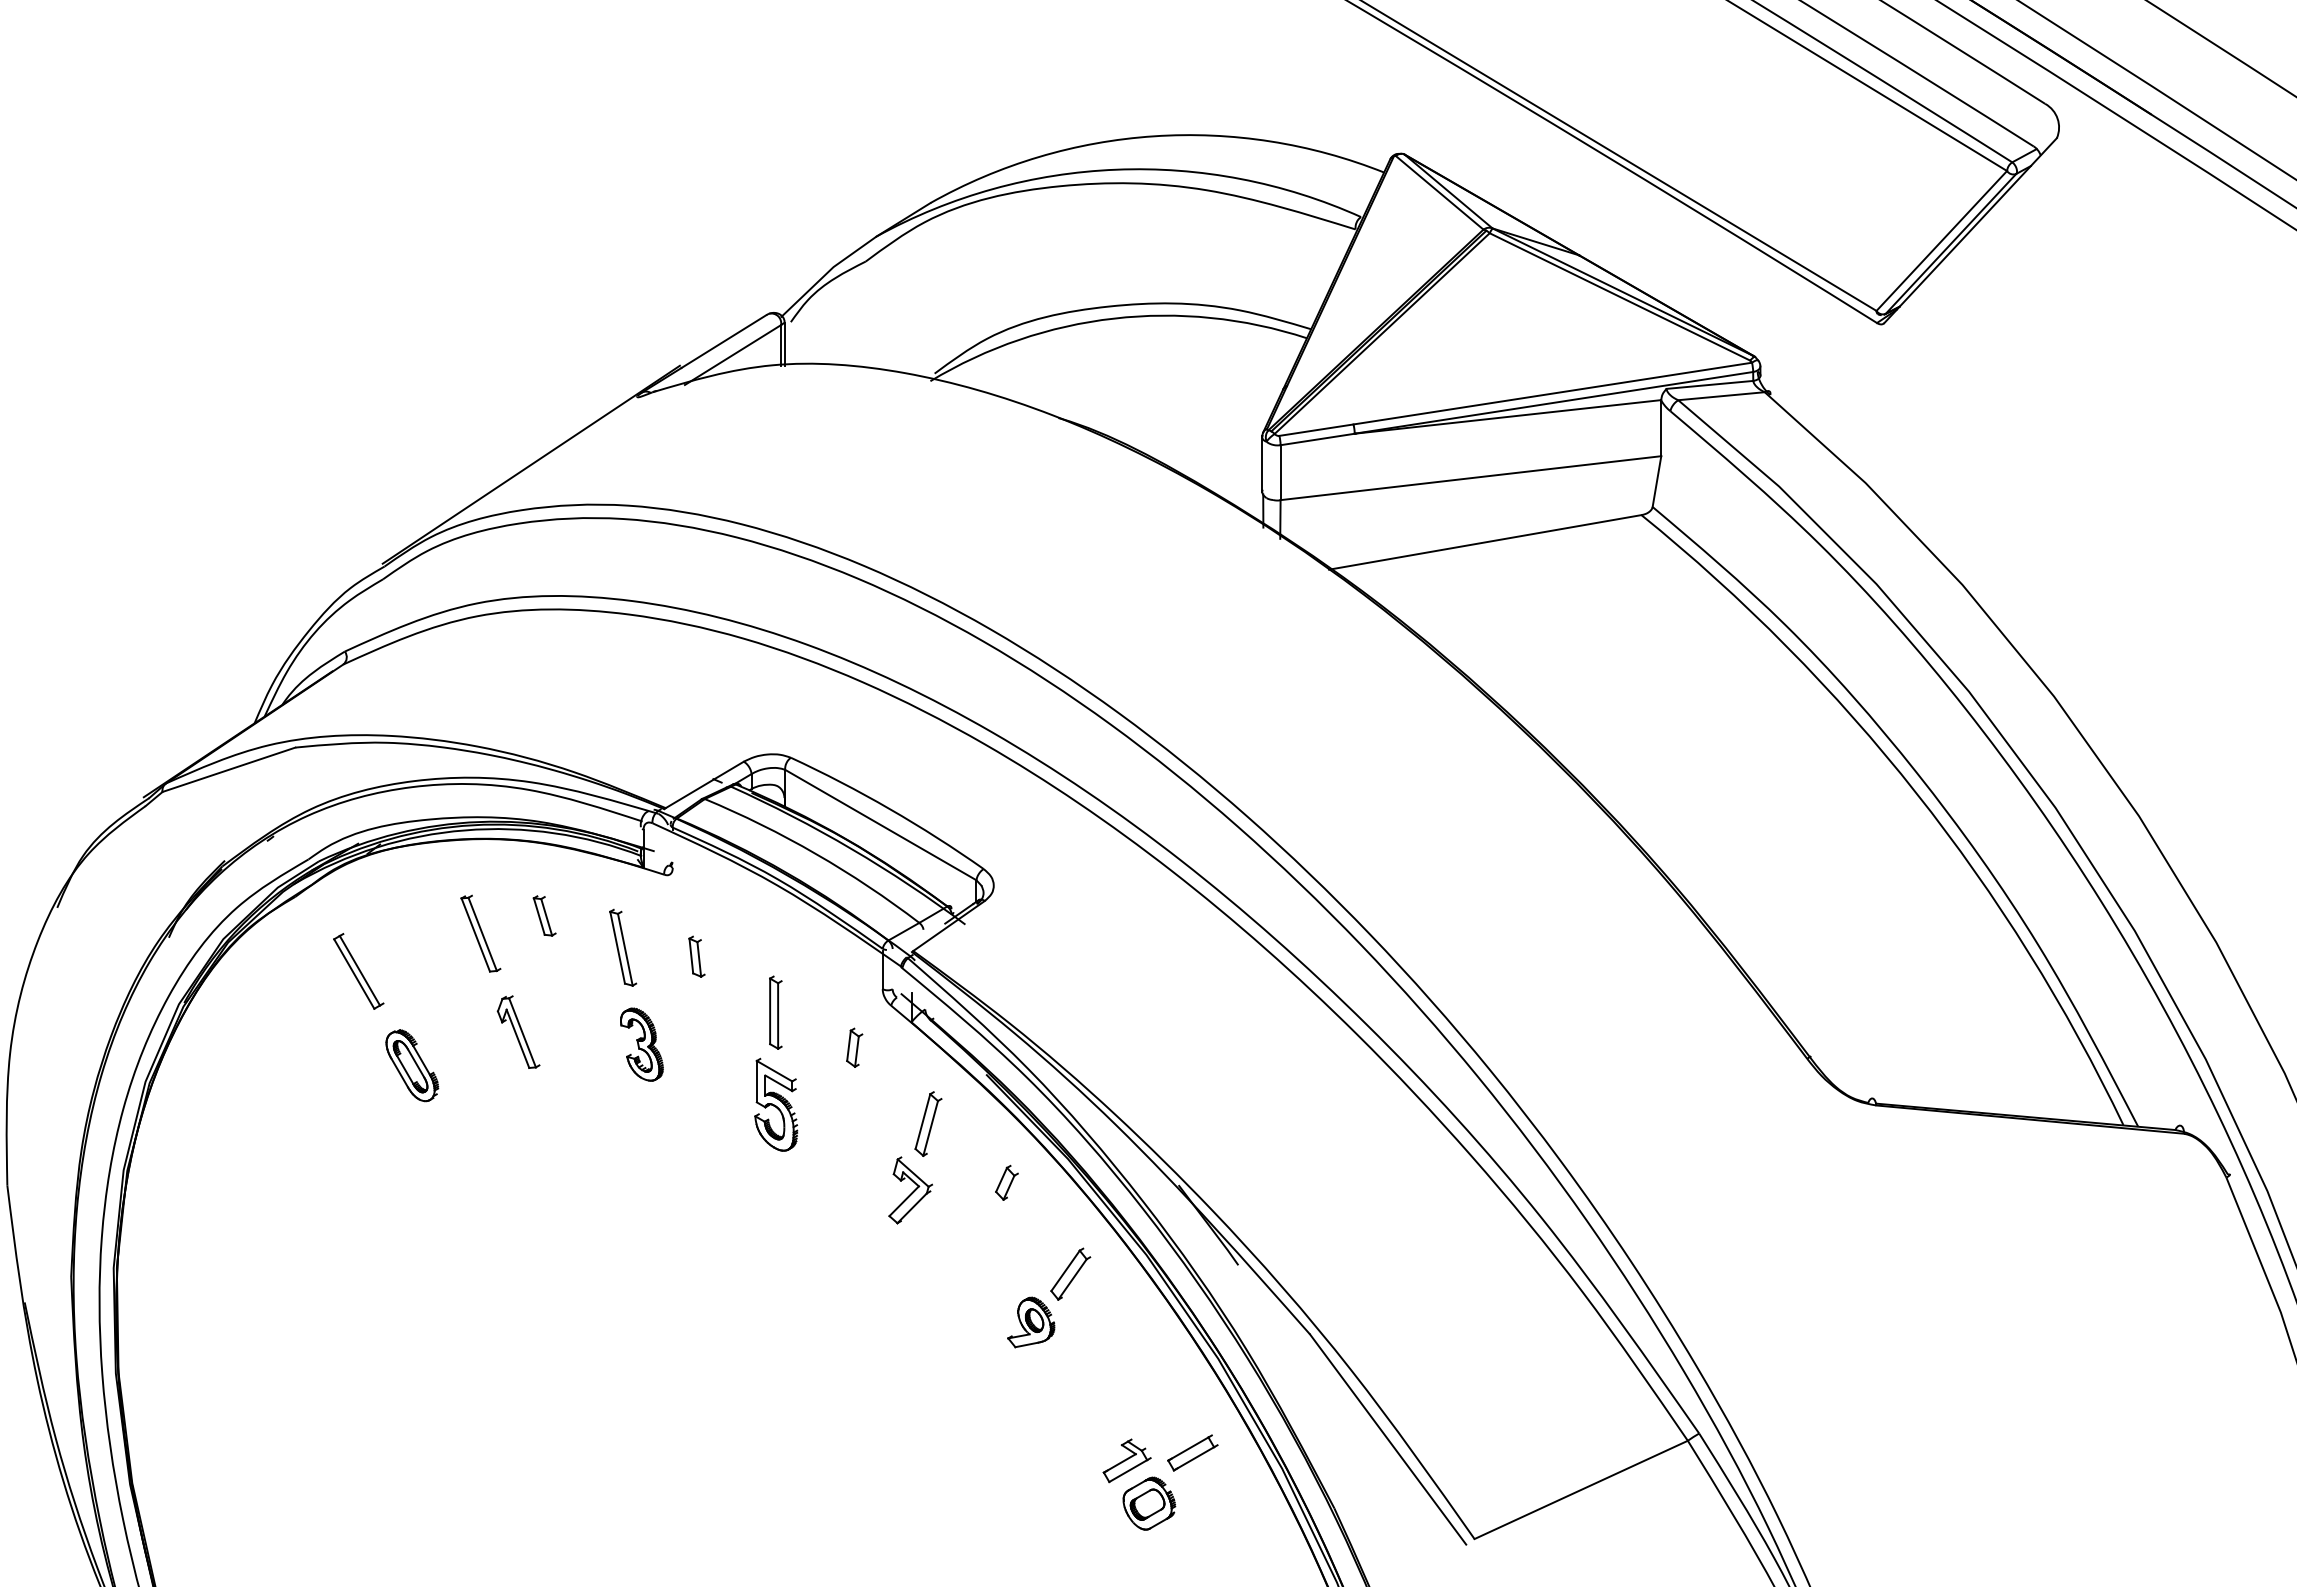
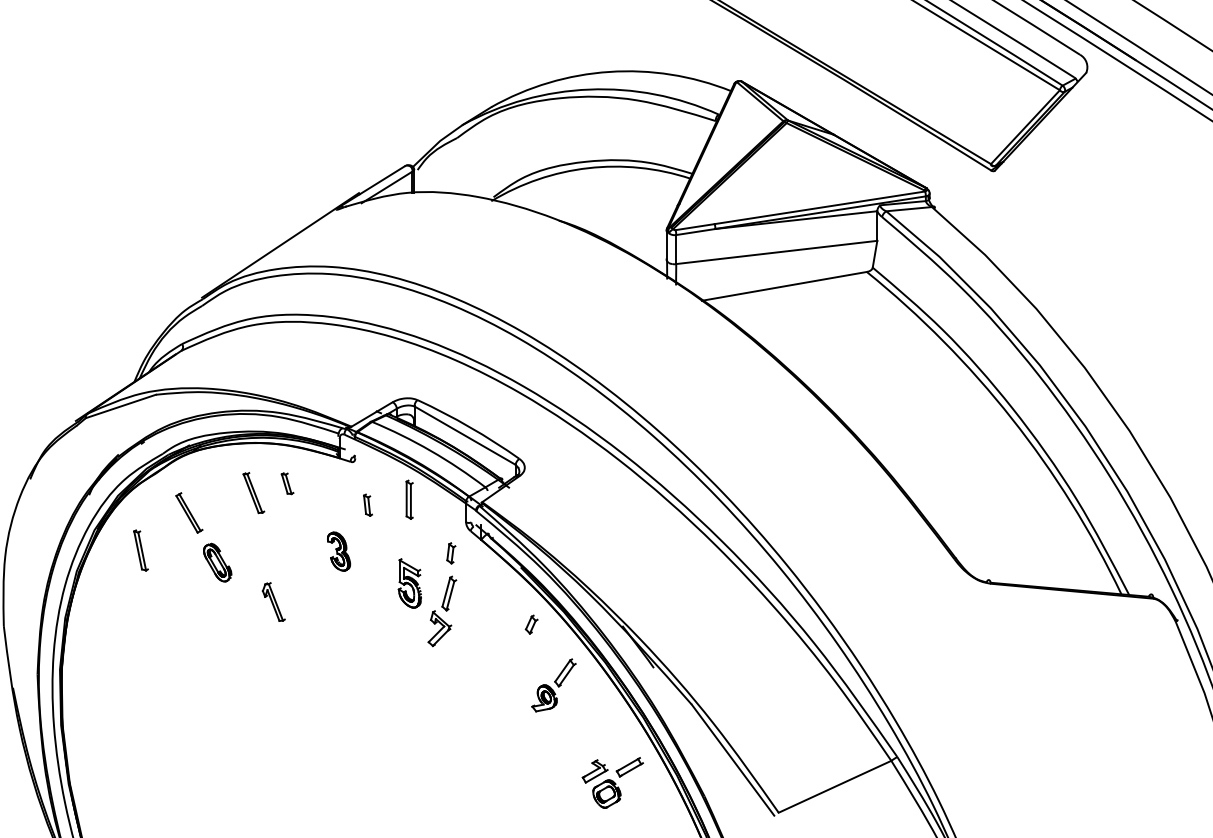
part: (622, 947) -> (140, 550), moved
part: (775, 1012) -> (409, 499), moved
part: (517, 1031) -> (273, 601), moved
part: (915, 1157) -> (442, 611), moved

